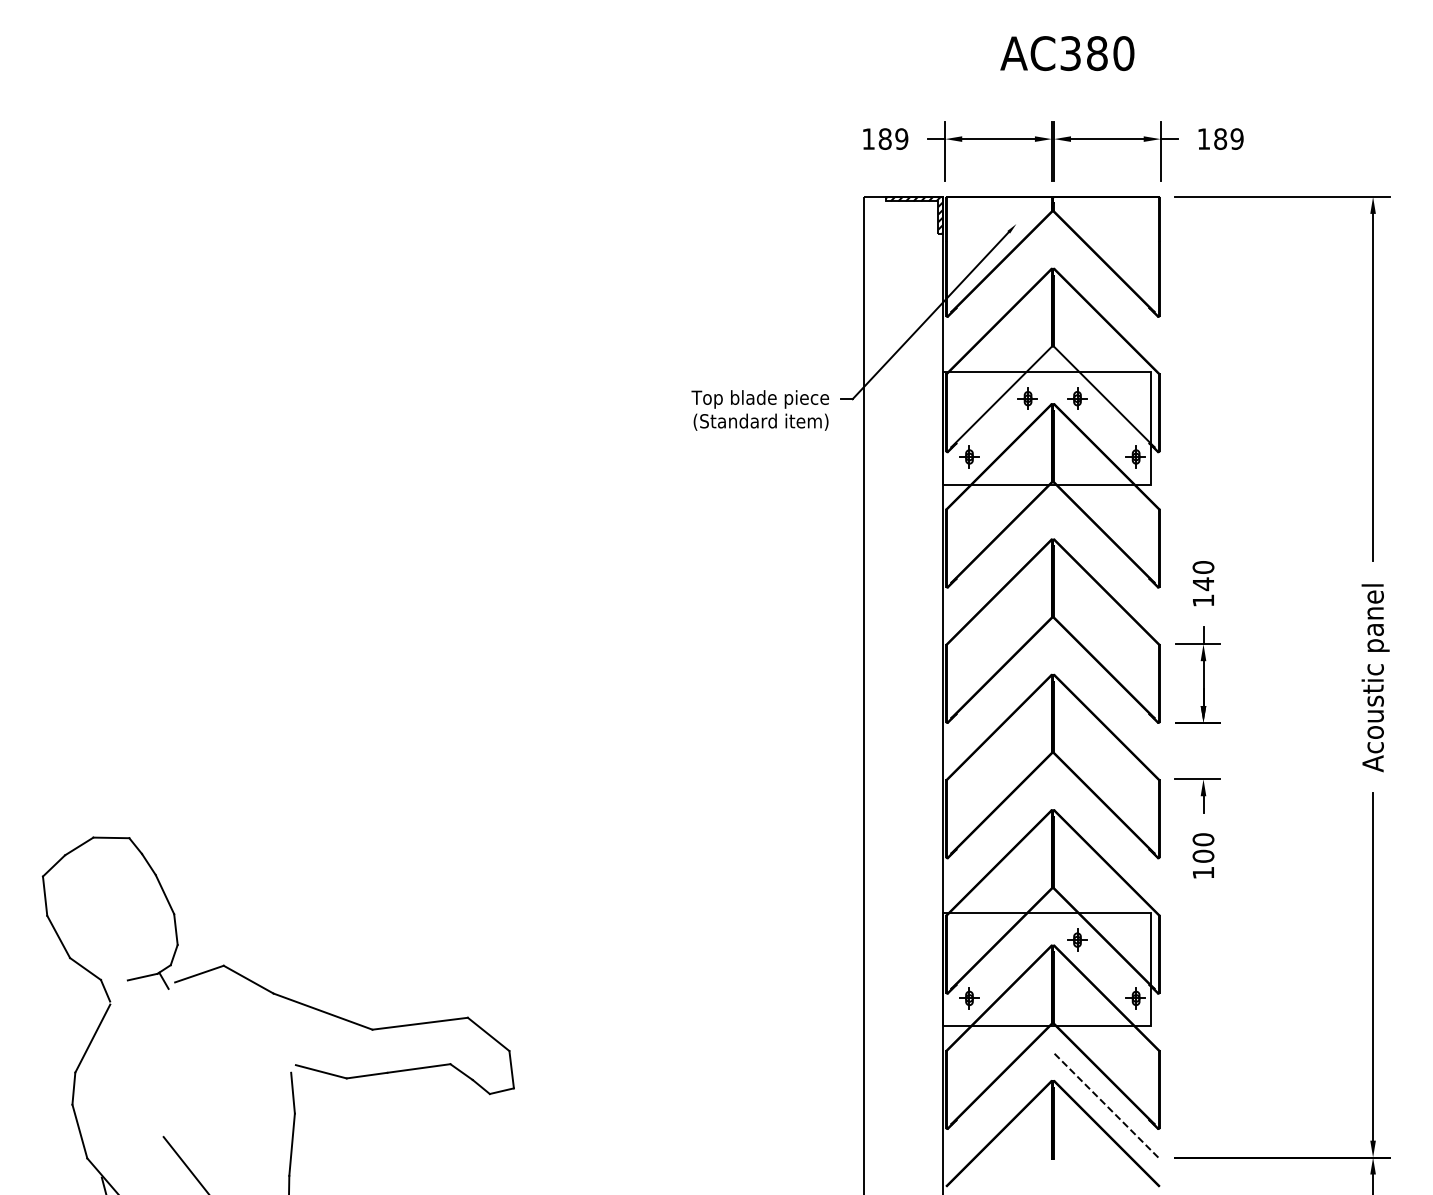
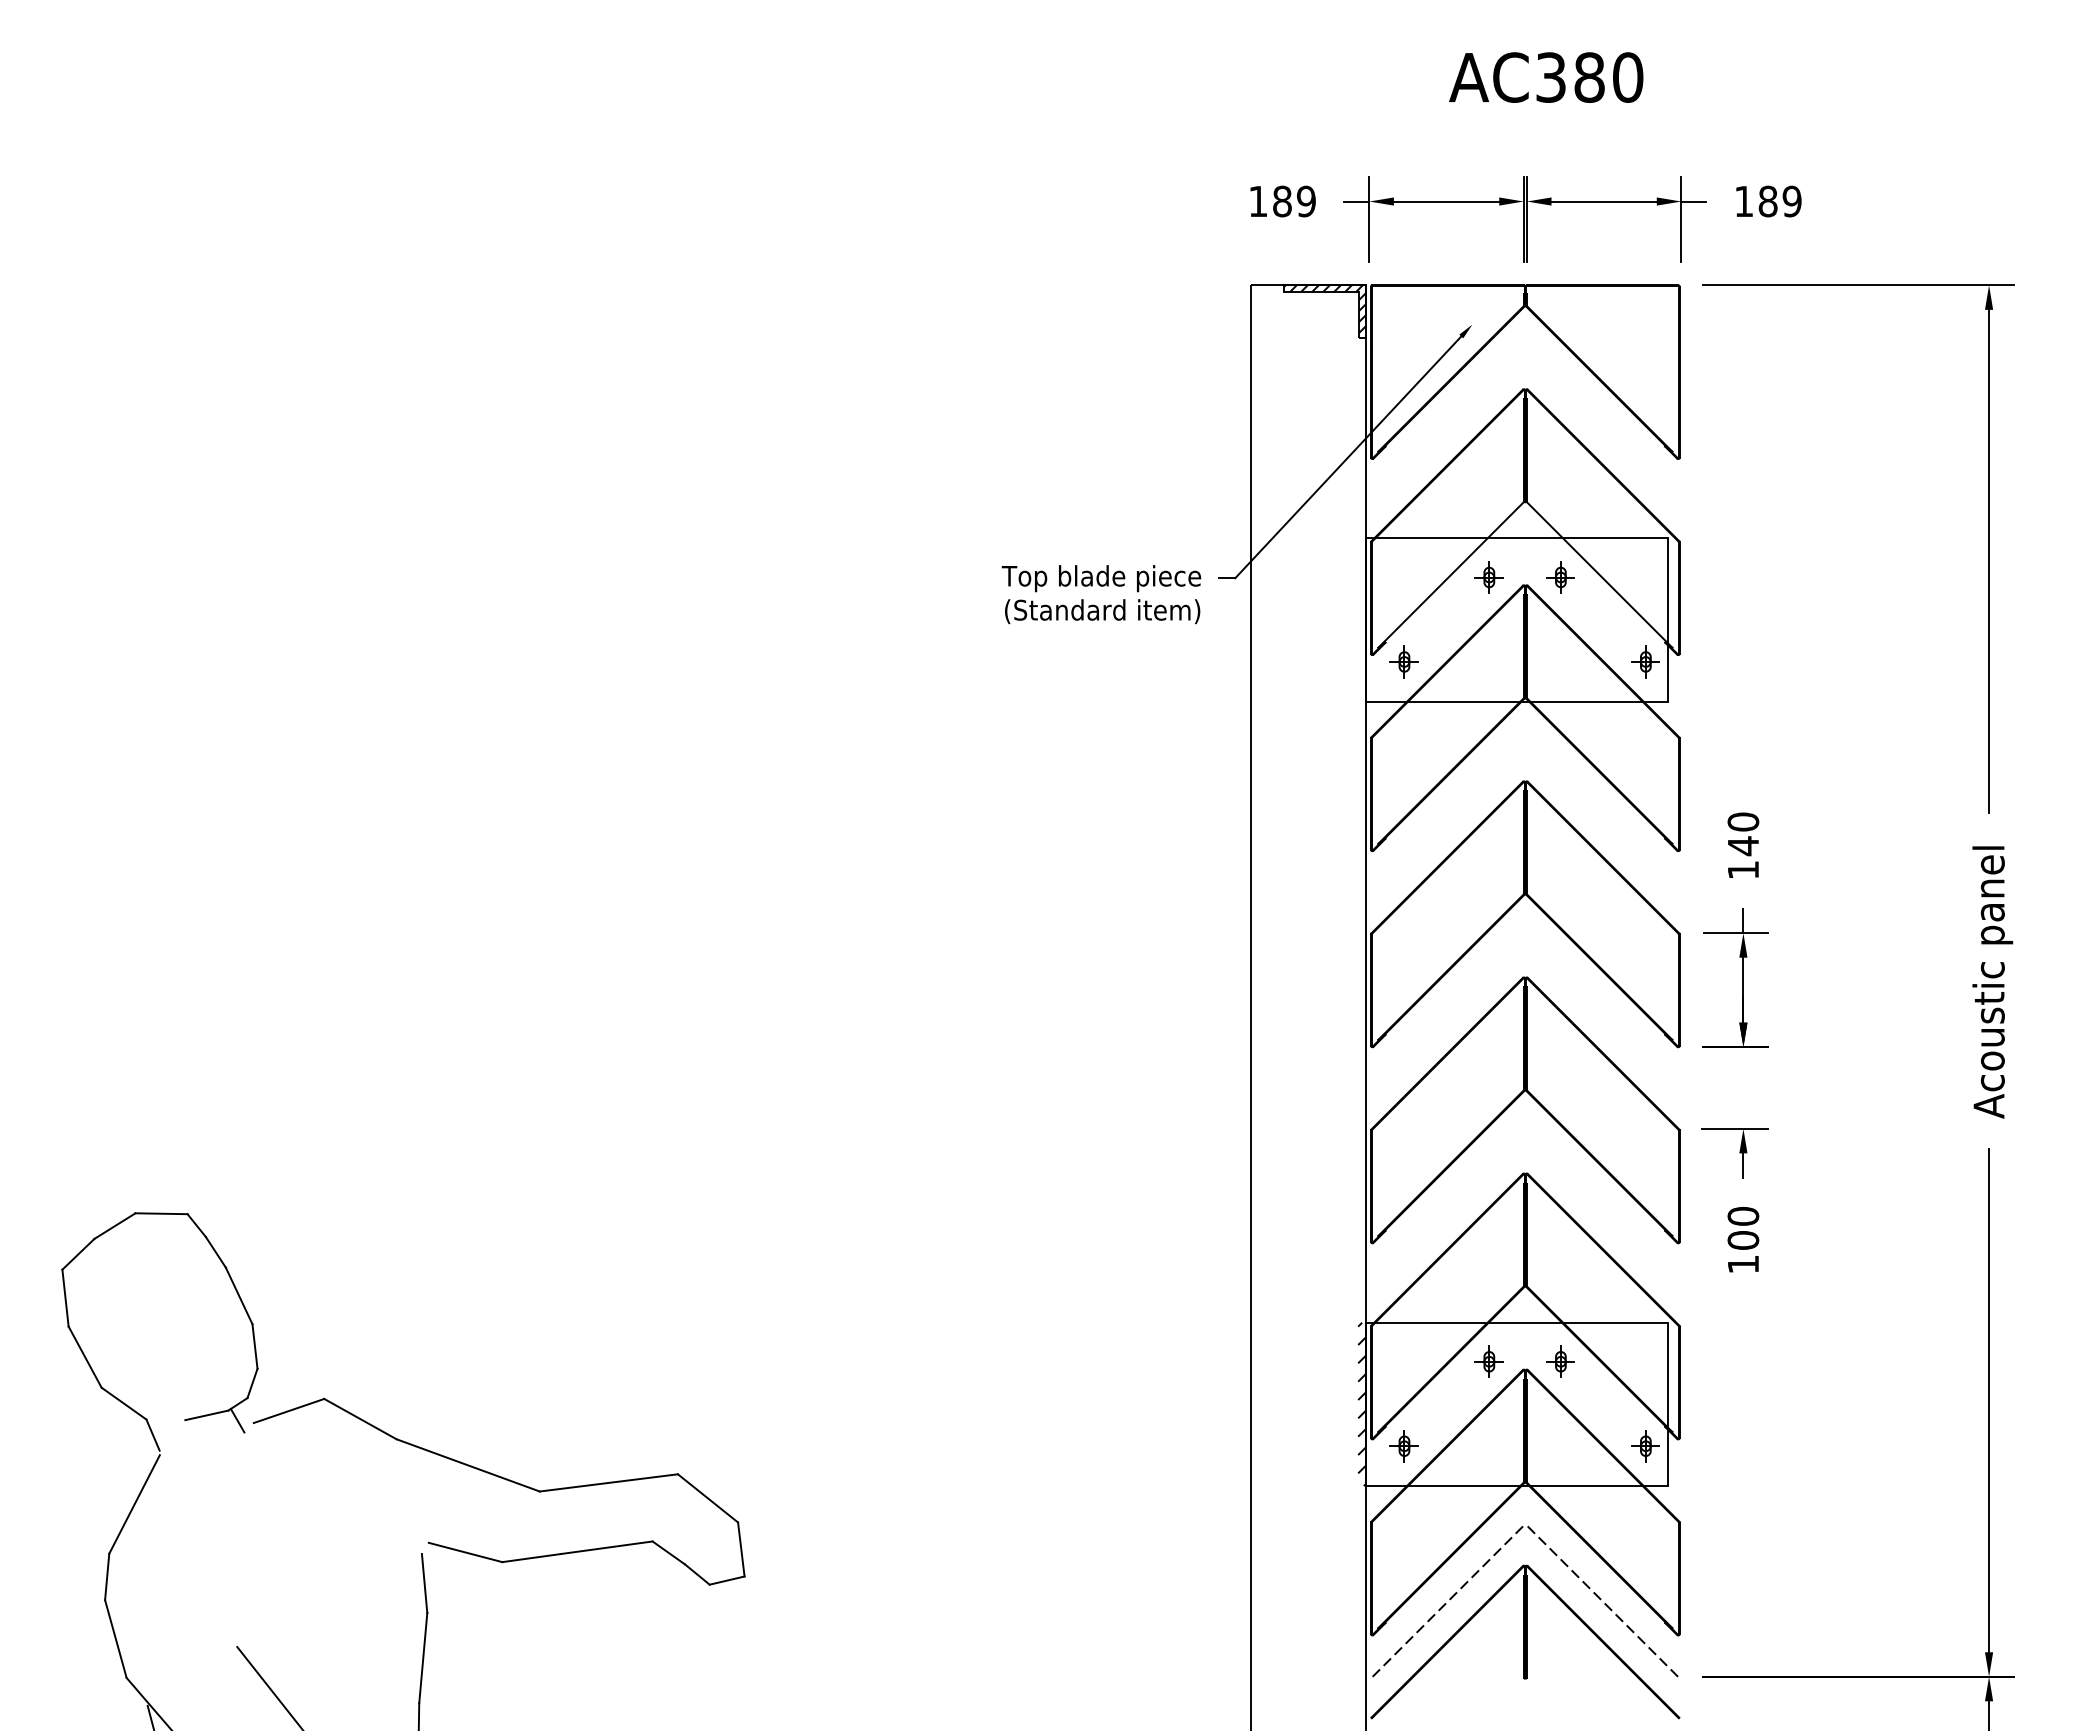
part: (1027, 939) -> (1488, 1360), added
hatch: (939, 969) -> (1361, 1404), added
line: (999, 1105) -> (1447, 1601), added

